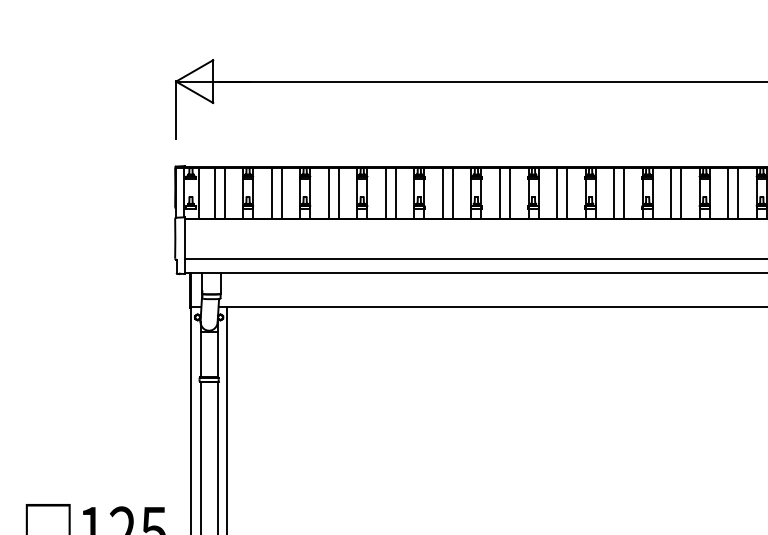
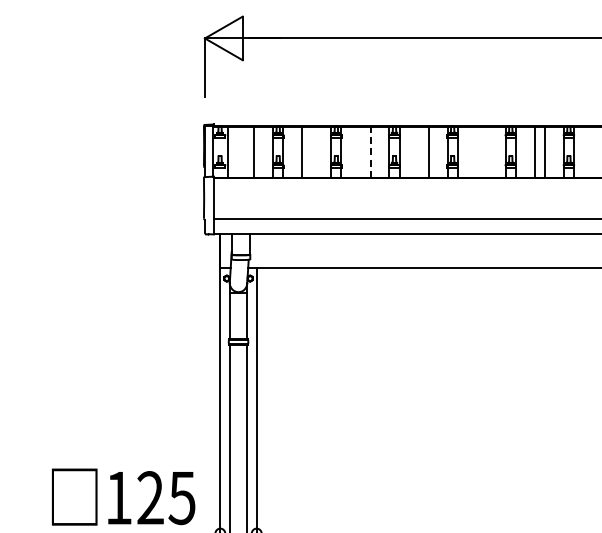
line: (338, 192) -> (370, 151), solid -> dashed
line: (214, 193) -> (244, 152), removed
line: (281, 193) -> (312, 152), removed
line: (328, 193) -> (360, 152), removed
line: (385, 193) -> (418, 152), removed
line: (442, 193) -> (476, 152), removed
line: (452, 193) -> (486, 152), removed
line: (557, 193) -> (593, 152), removed

